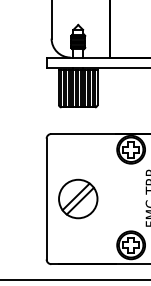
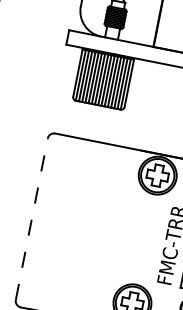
line: (46, 198) -> (31, 218), solid -> dashed
part: (78, 198) -> (74, 226), removed

